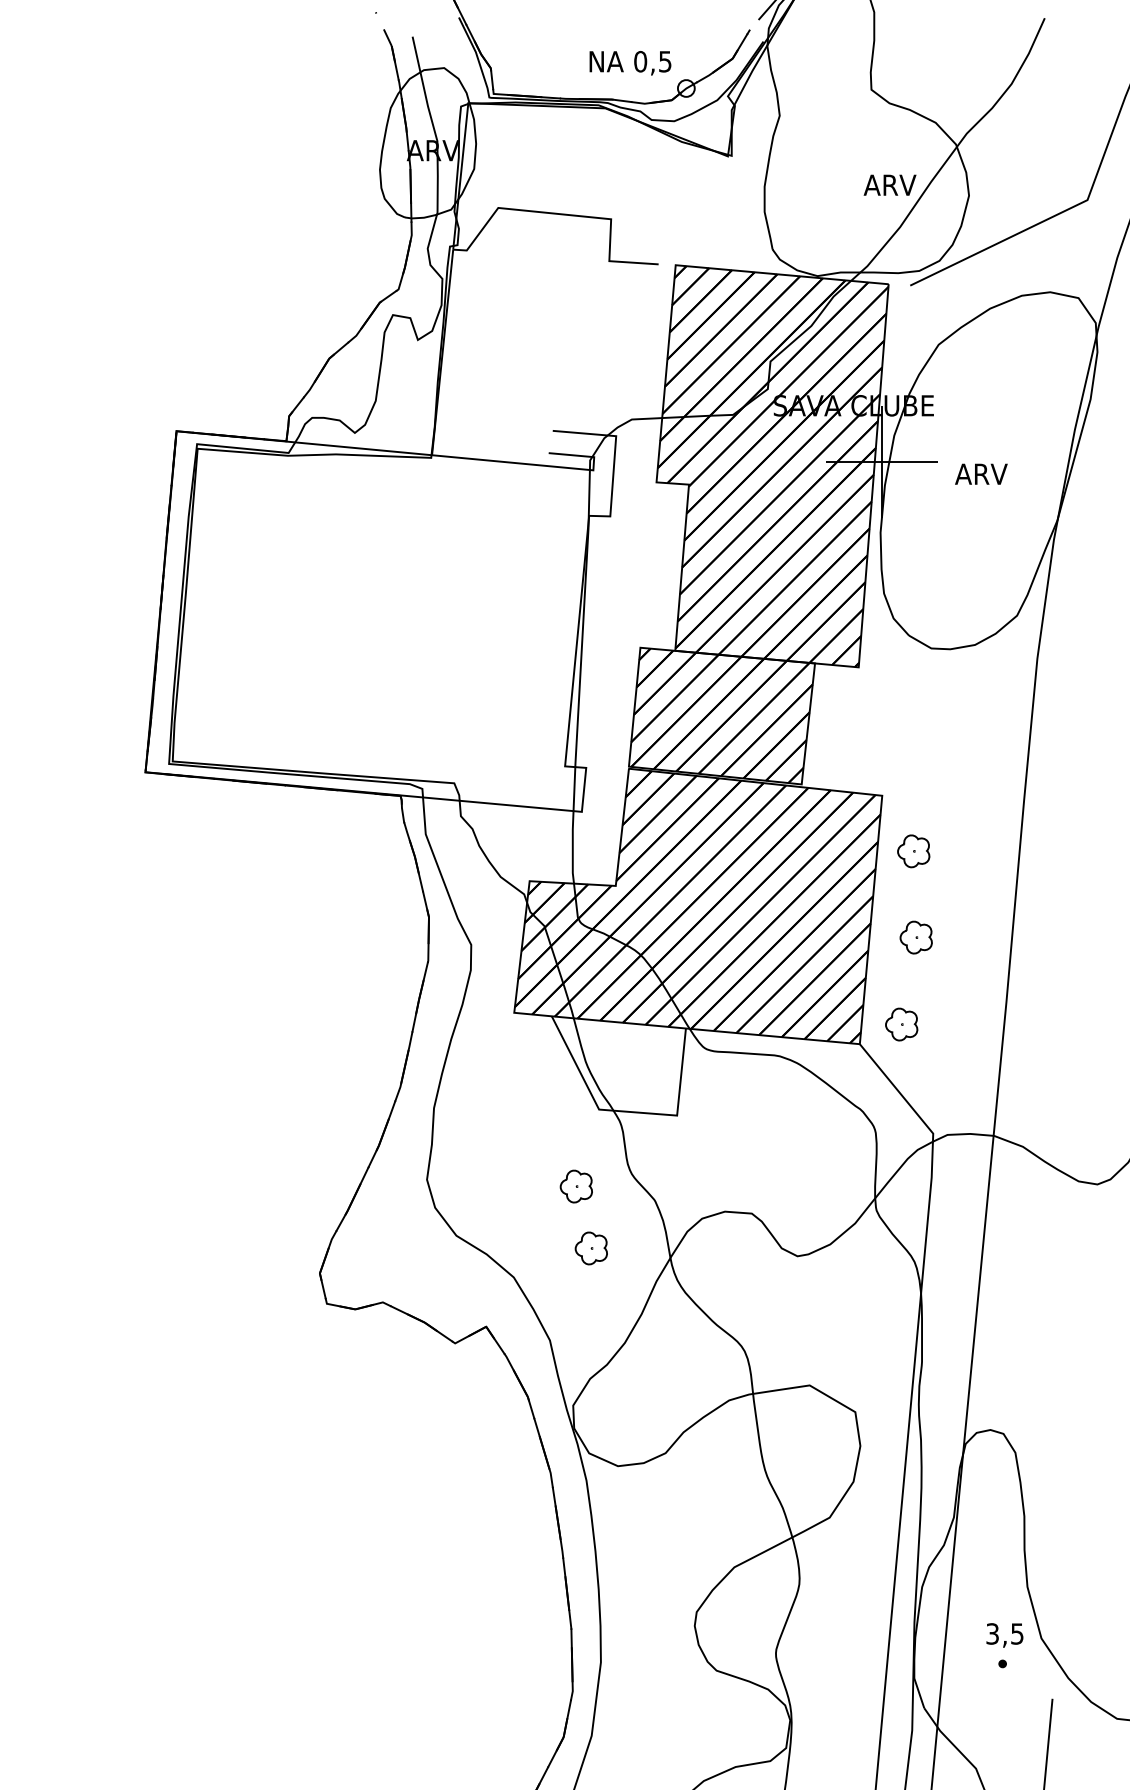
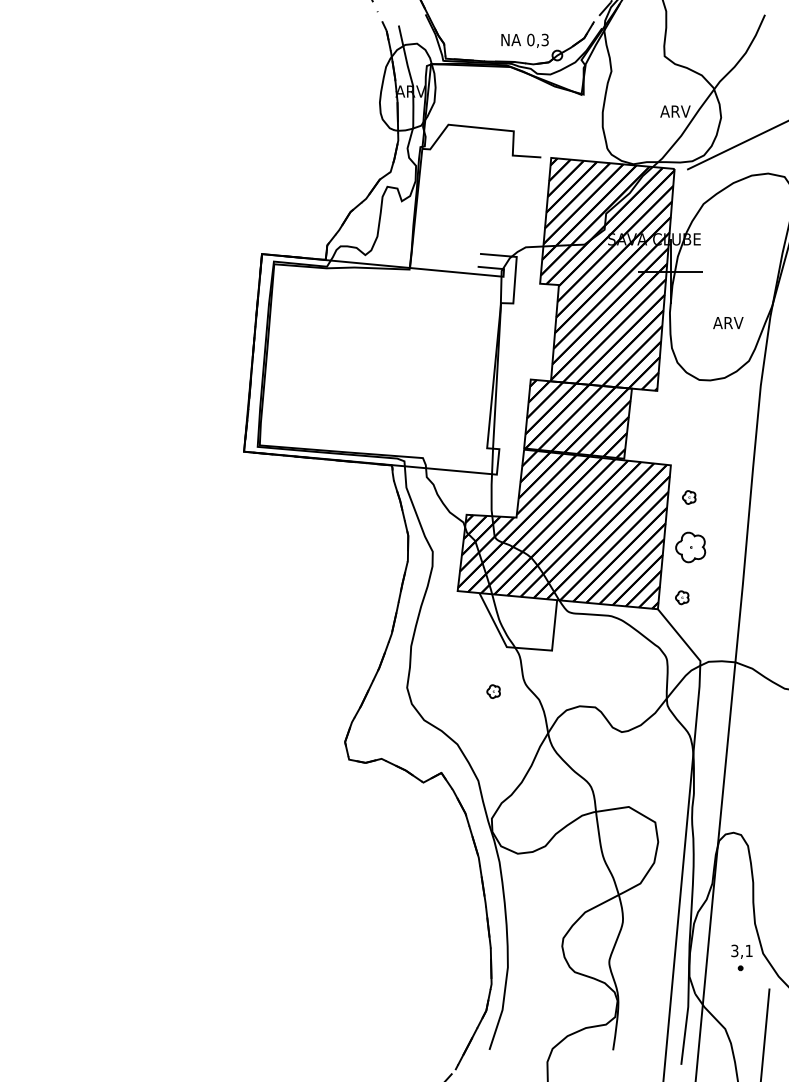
text: (665, 60) -> (545, 39), 0,5 -> 0,3
text: (981, 475) -> (728, 323), moved
part: (914, 851) -> (689, 497), size x0.7
part: (916, 937) -> (690, 547), size x1.6
part: (902, 1023) -> (682, 597), size x0.7
part: (576, 1186) -> (493, 691), size x0.7
part: (591, 1248) -> (502, 727), removed
text: (1016, 1633) -> (748, 950), 3,5 -> 3,1

